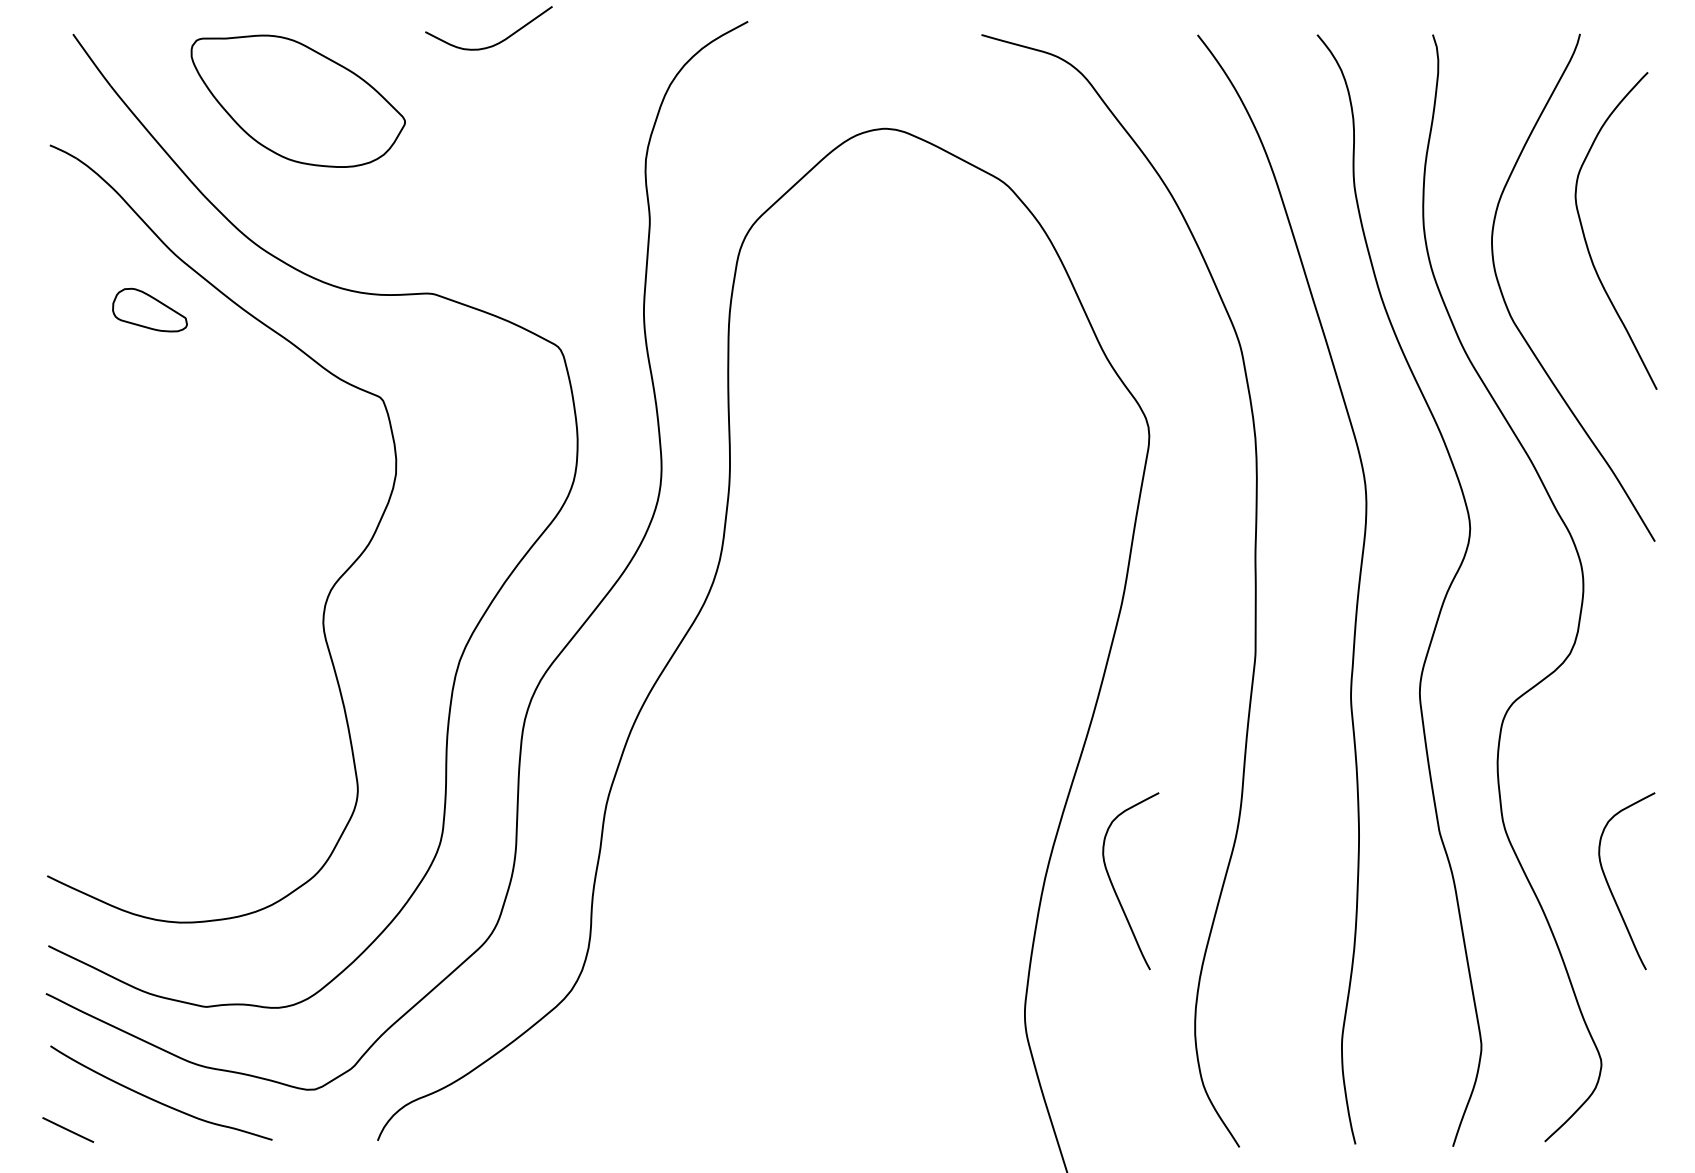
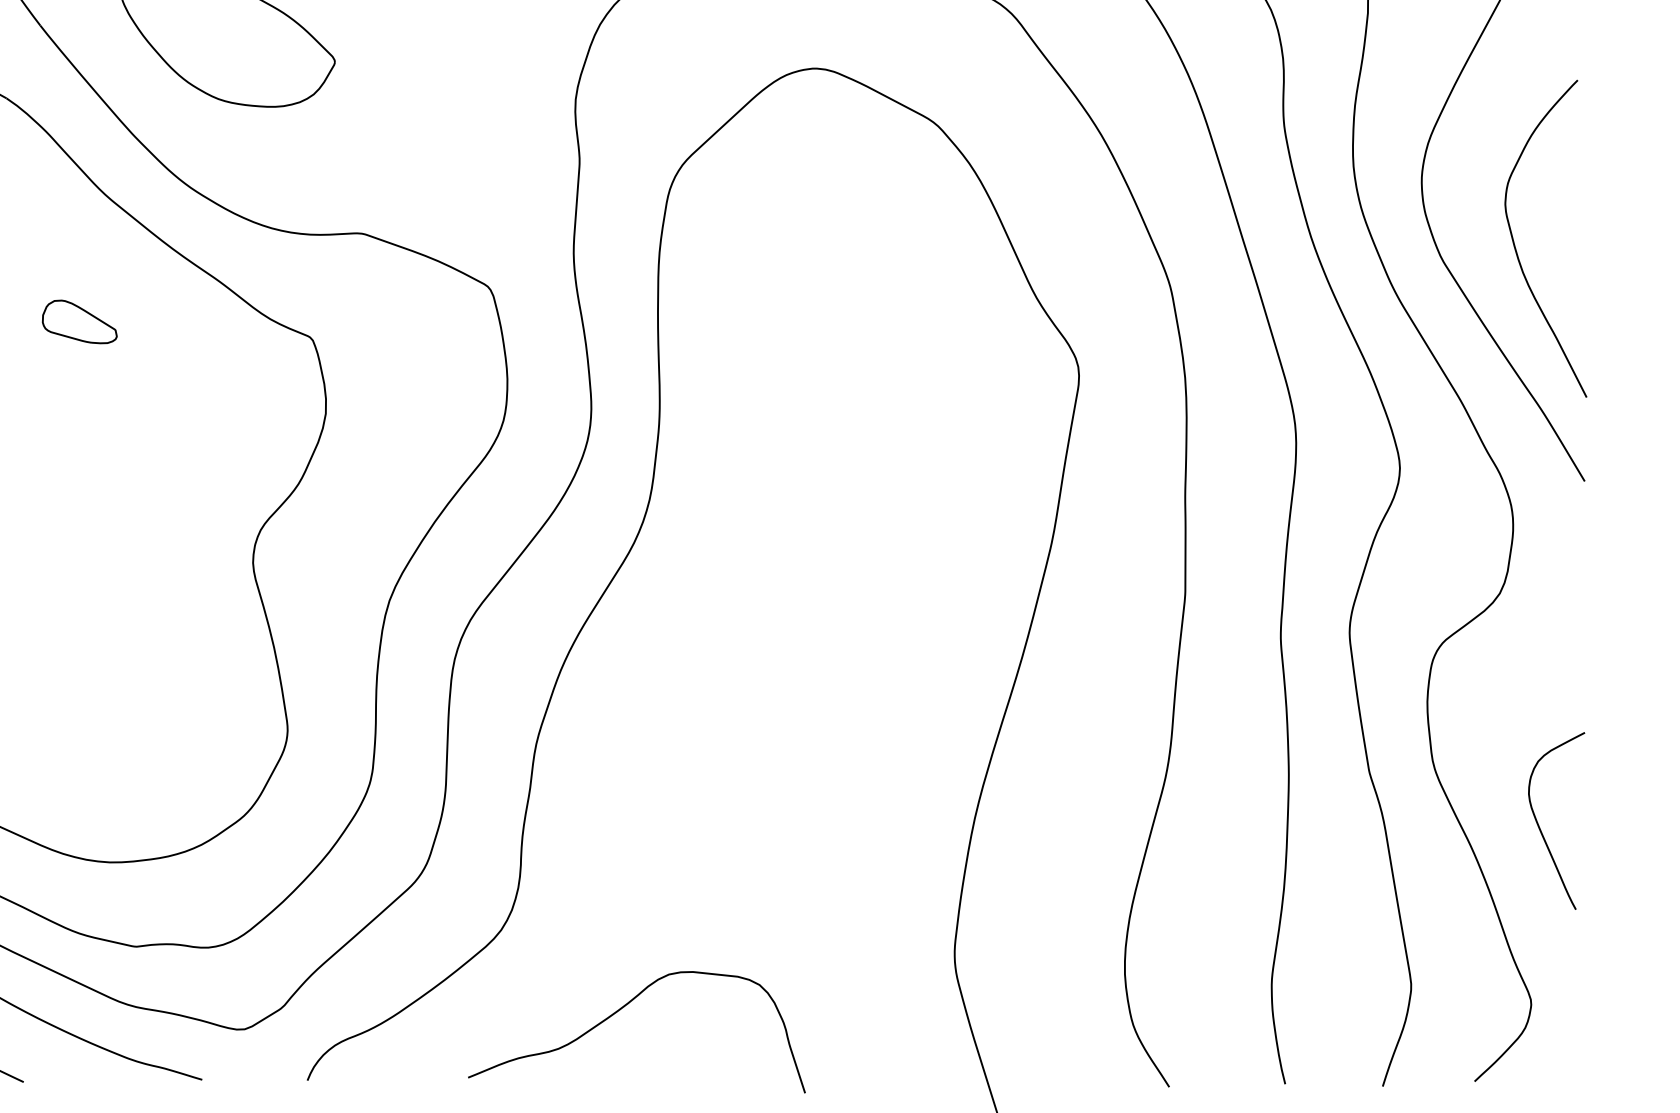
curve: (1585, 236) -> (1515, 244), moved
part: (149, 309) -> (79, 321), moved
curve: (1115, 889) -> (1045, 829), removed
curve: (688, 1072) -> (618, 1012), added

